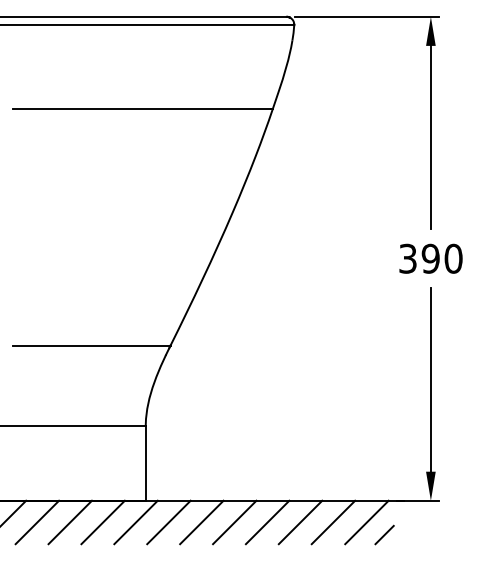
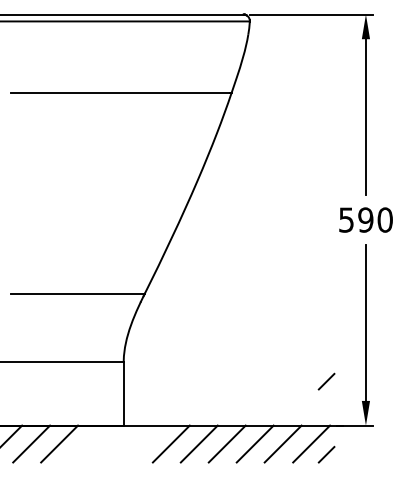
text: (408, 258) -> (346, 219), 390 -> 590
line: (384, 448) -> (326, 381), added
line: (102, 522) -> (86, 444), removed
line: (135, 522) -> (115, 444), removed
line: (168, 522) -> (143, 444), removed

